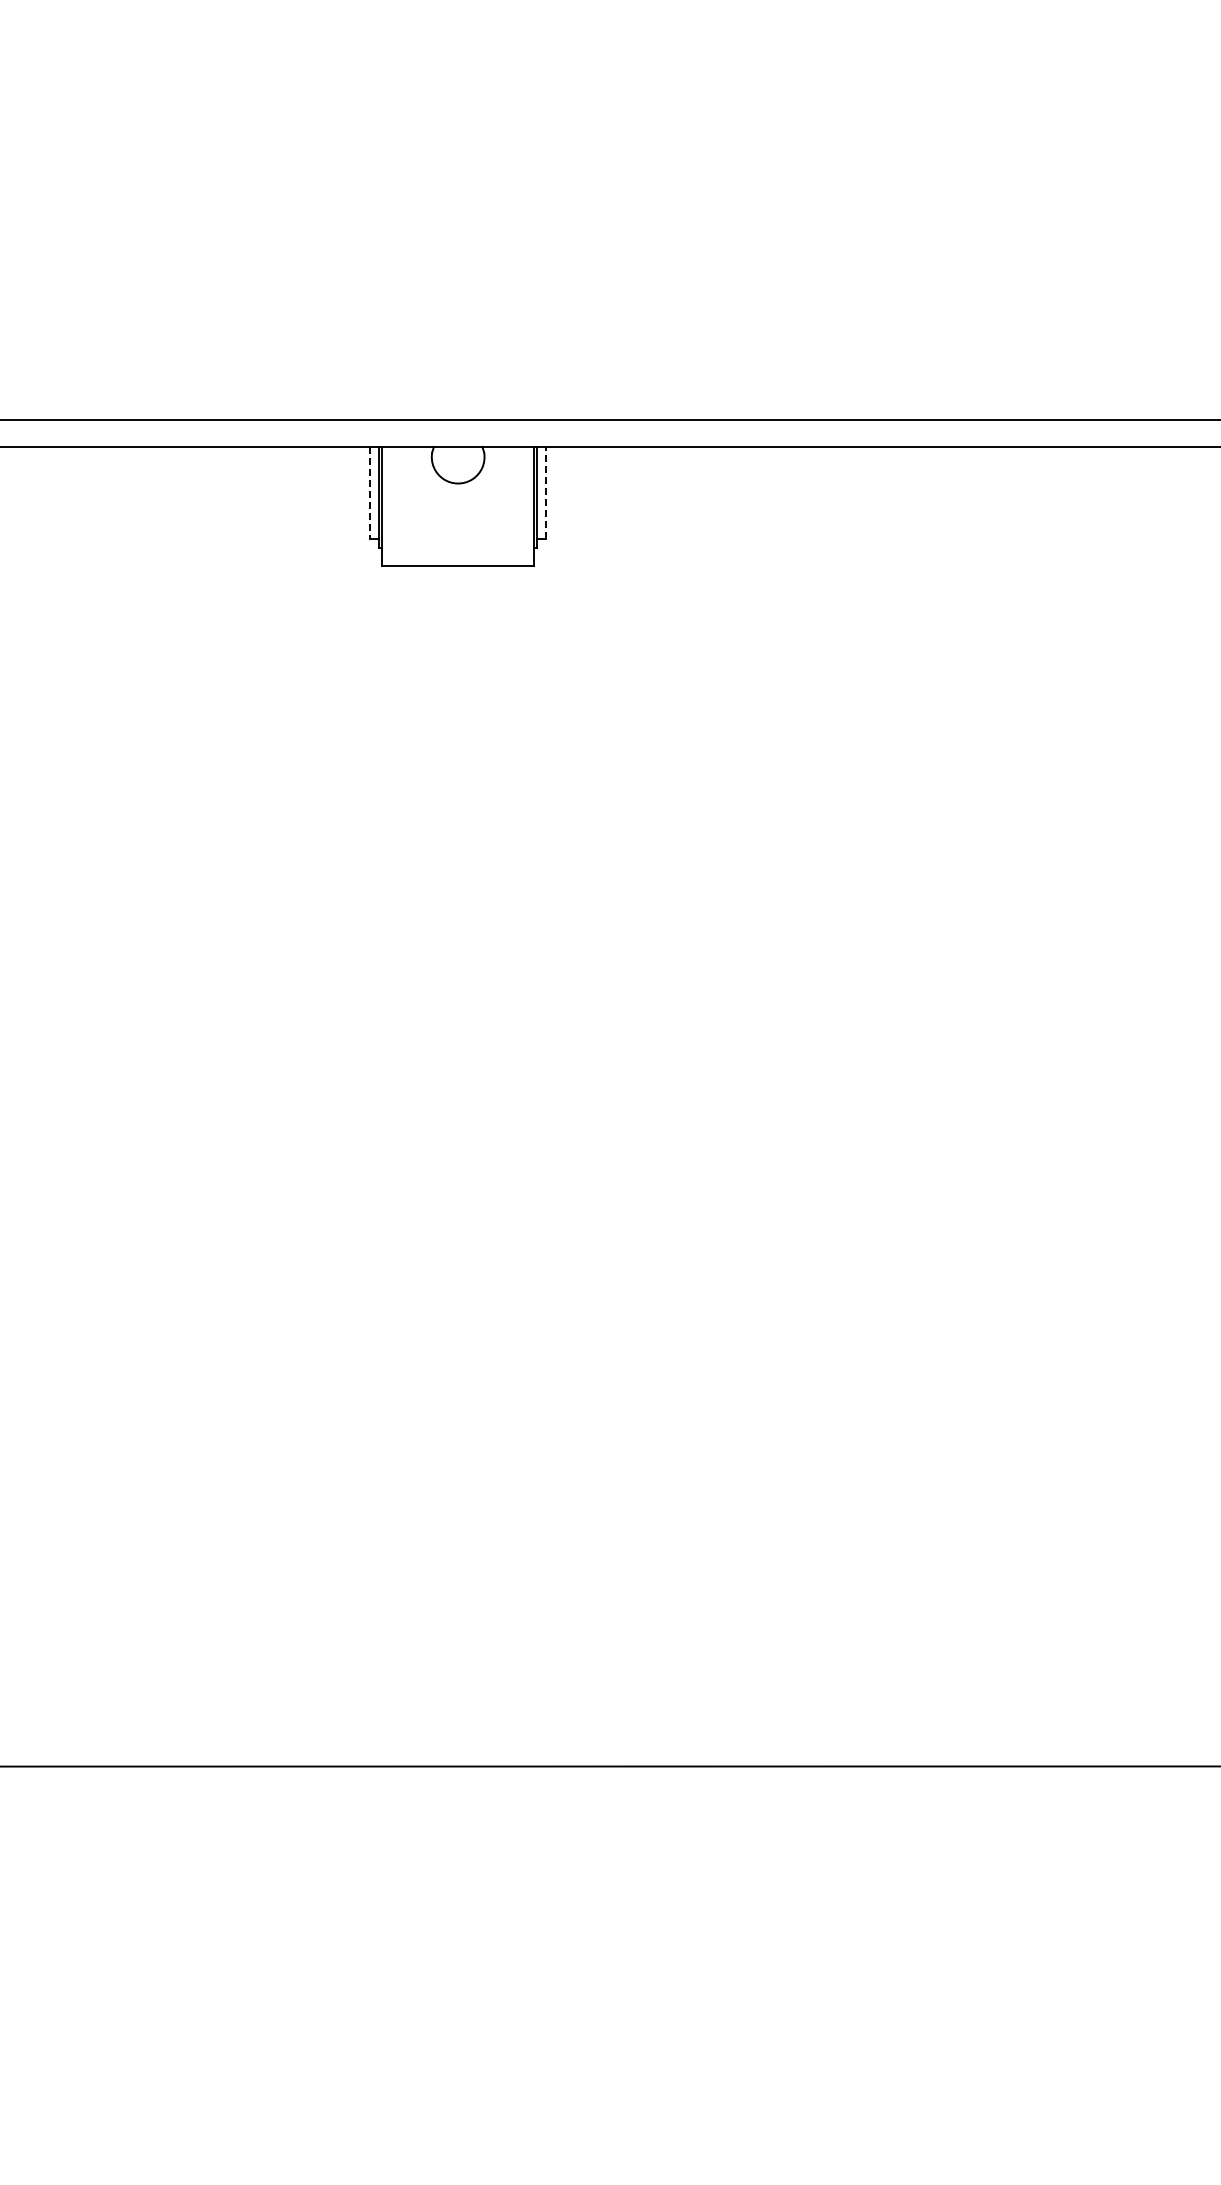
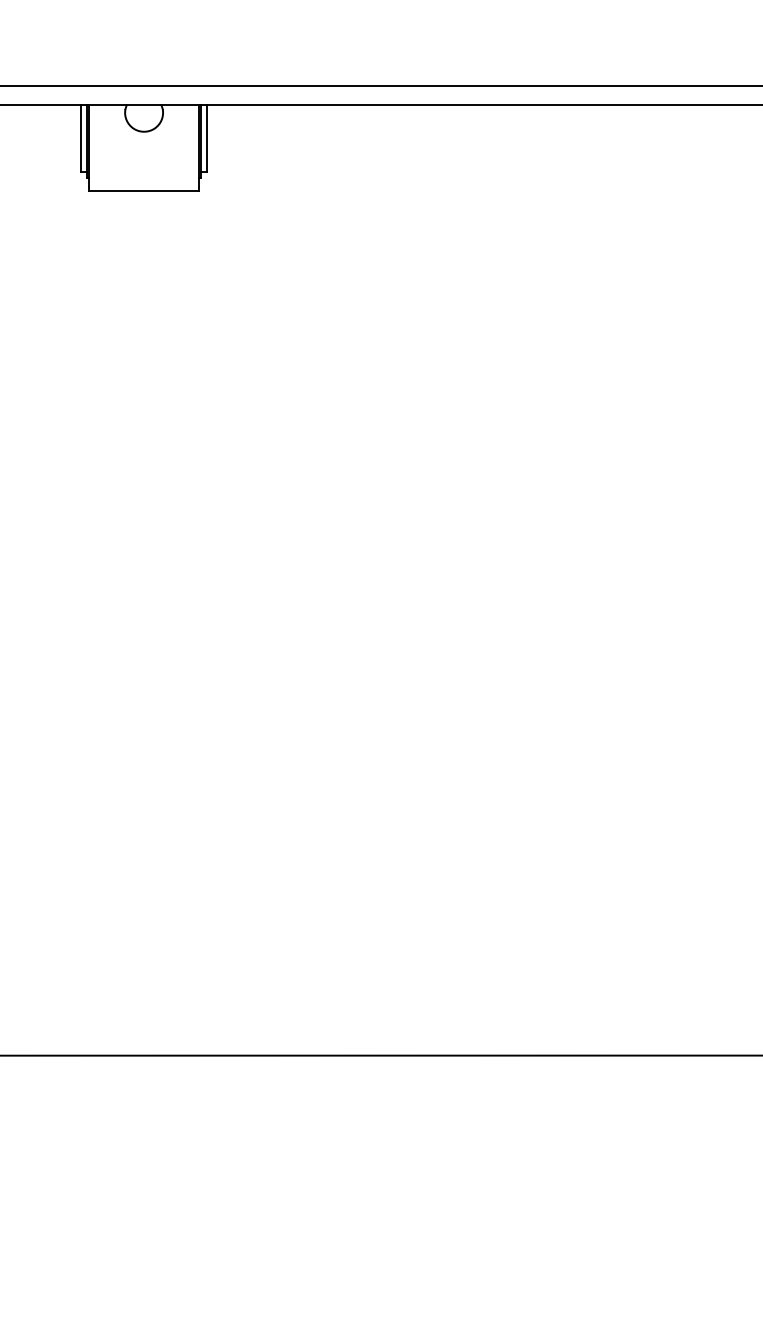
line: (546, 492) -> (207, 138), dashed -> solid
line: (370, 493) -> (80, 138), dashed -> solid

